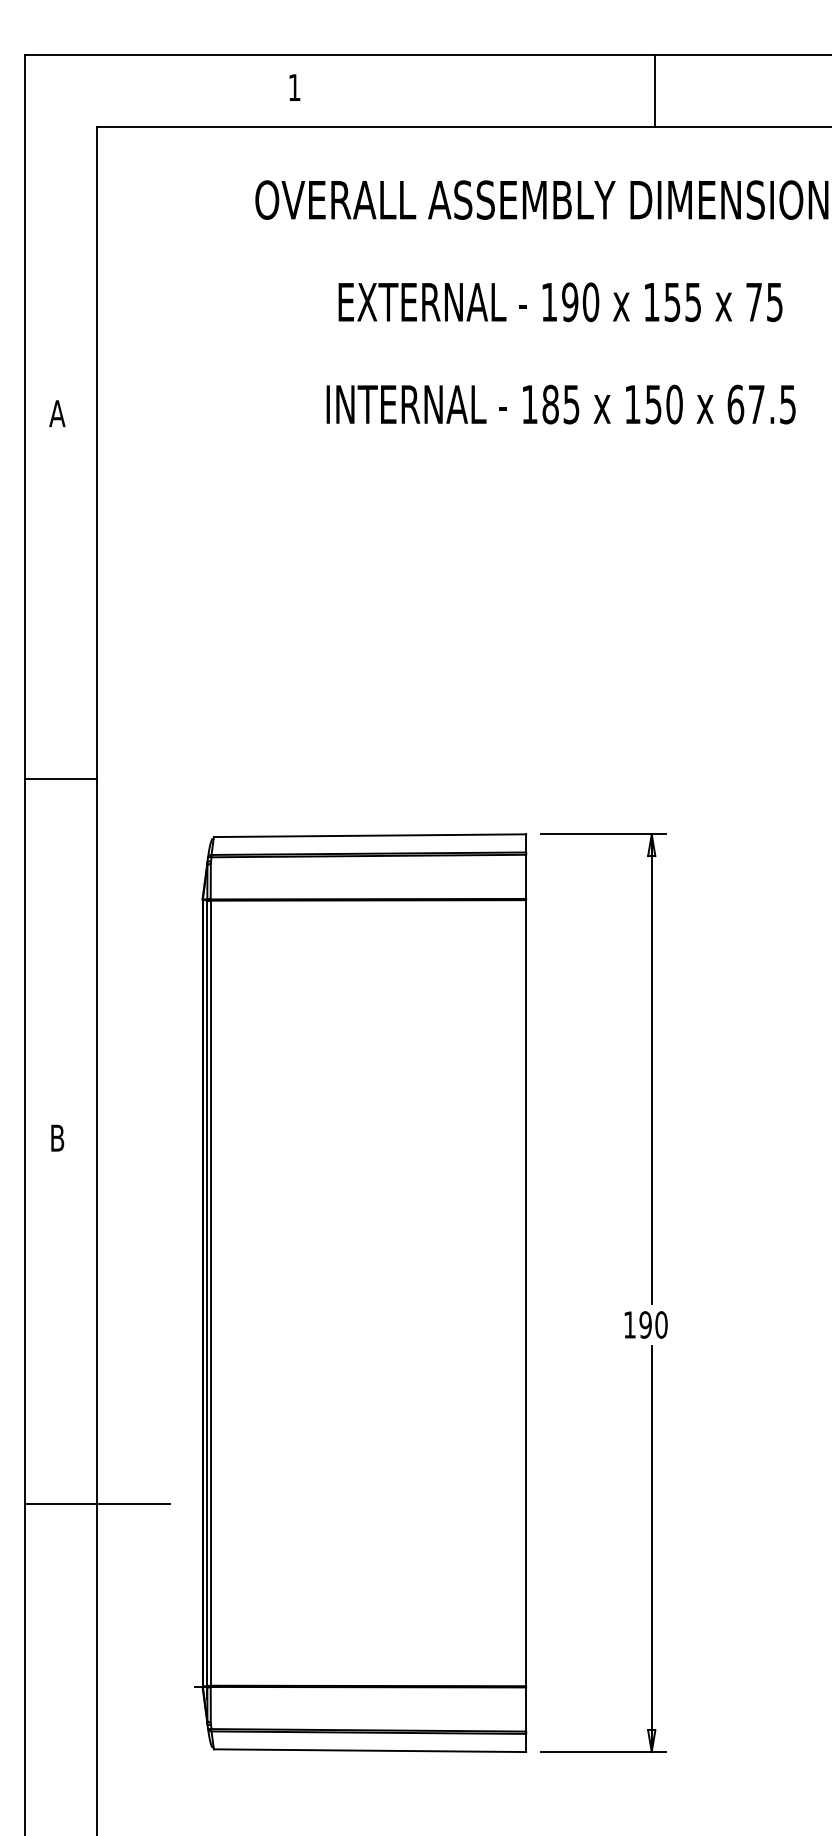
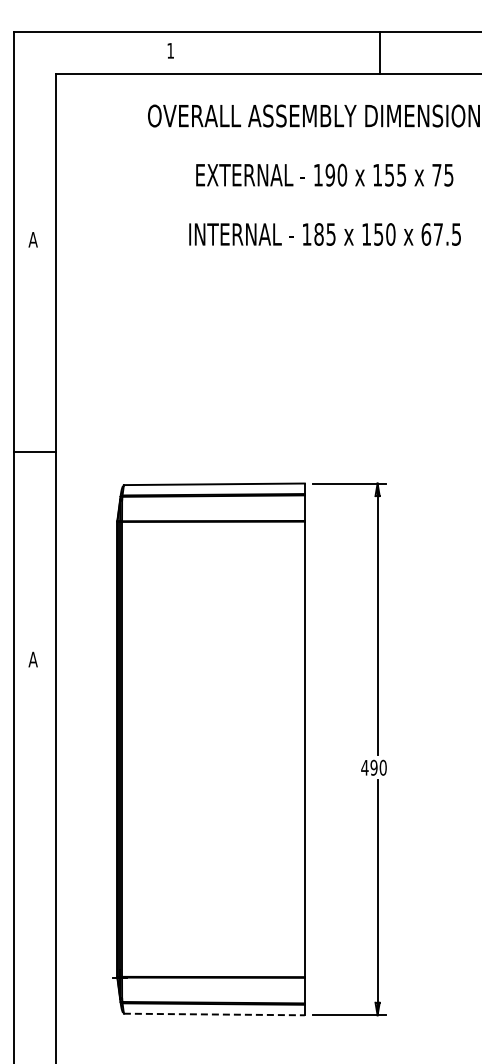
text: (56, 1138) -> (32, 659), B -> A
text: (629, 1324) -> (364, 767), 190 -> 490
line: (97, 1503) -> (56, 871), removed
line: (370, 1750) -> (214, 1014), solid -> dashed

